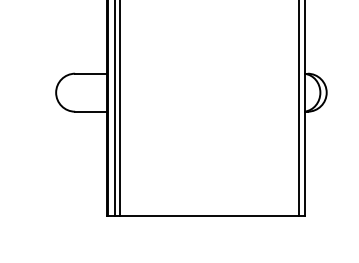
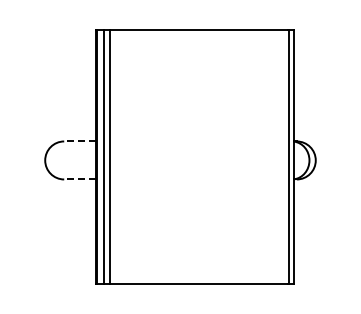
line: (90, 73) -> (79, 141), solid -> dashed
line: (90, 111) -> (79, 179), solid -> dashed

